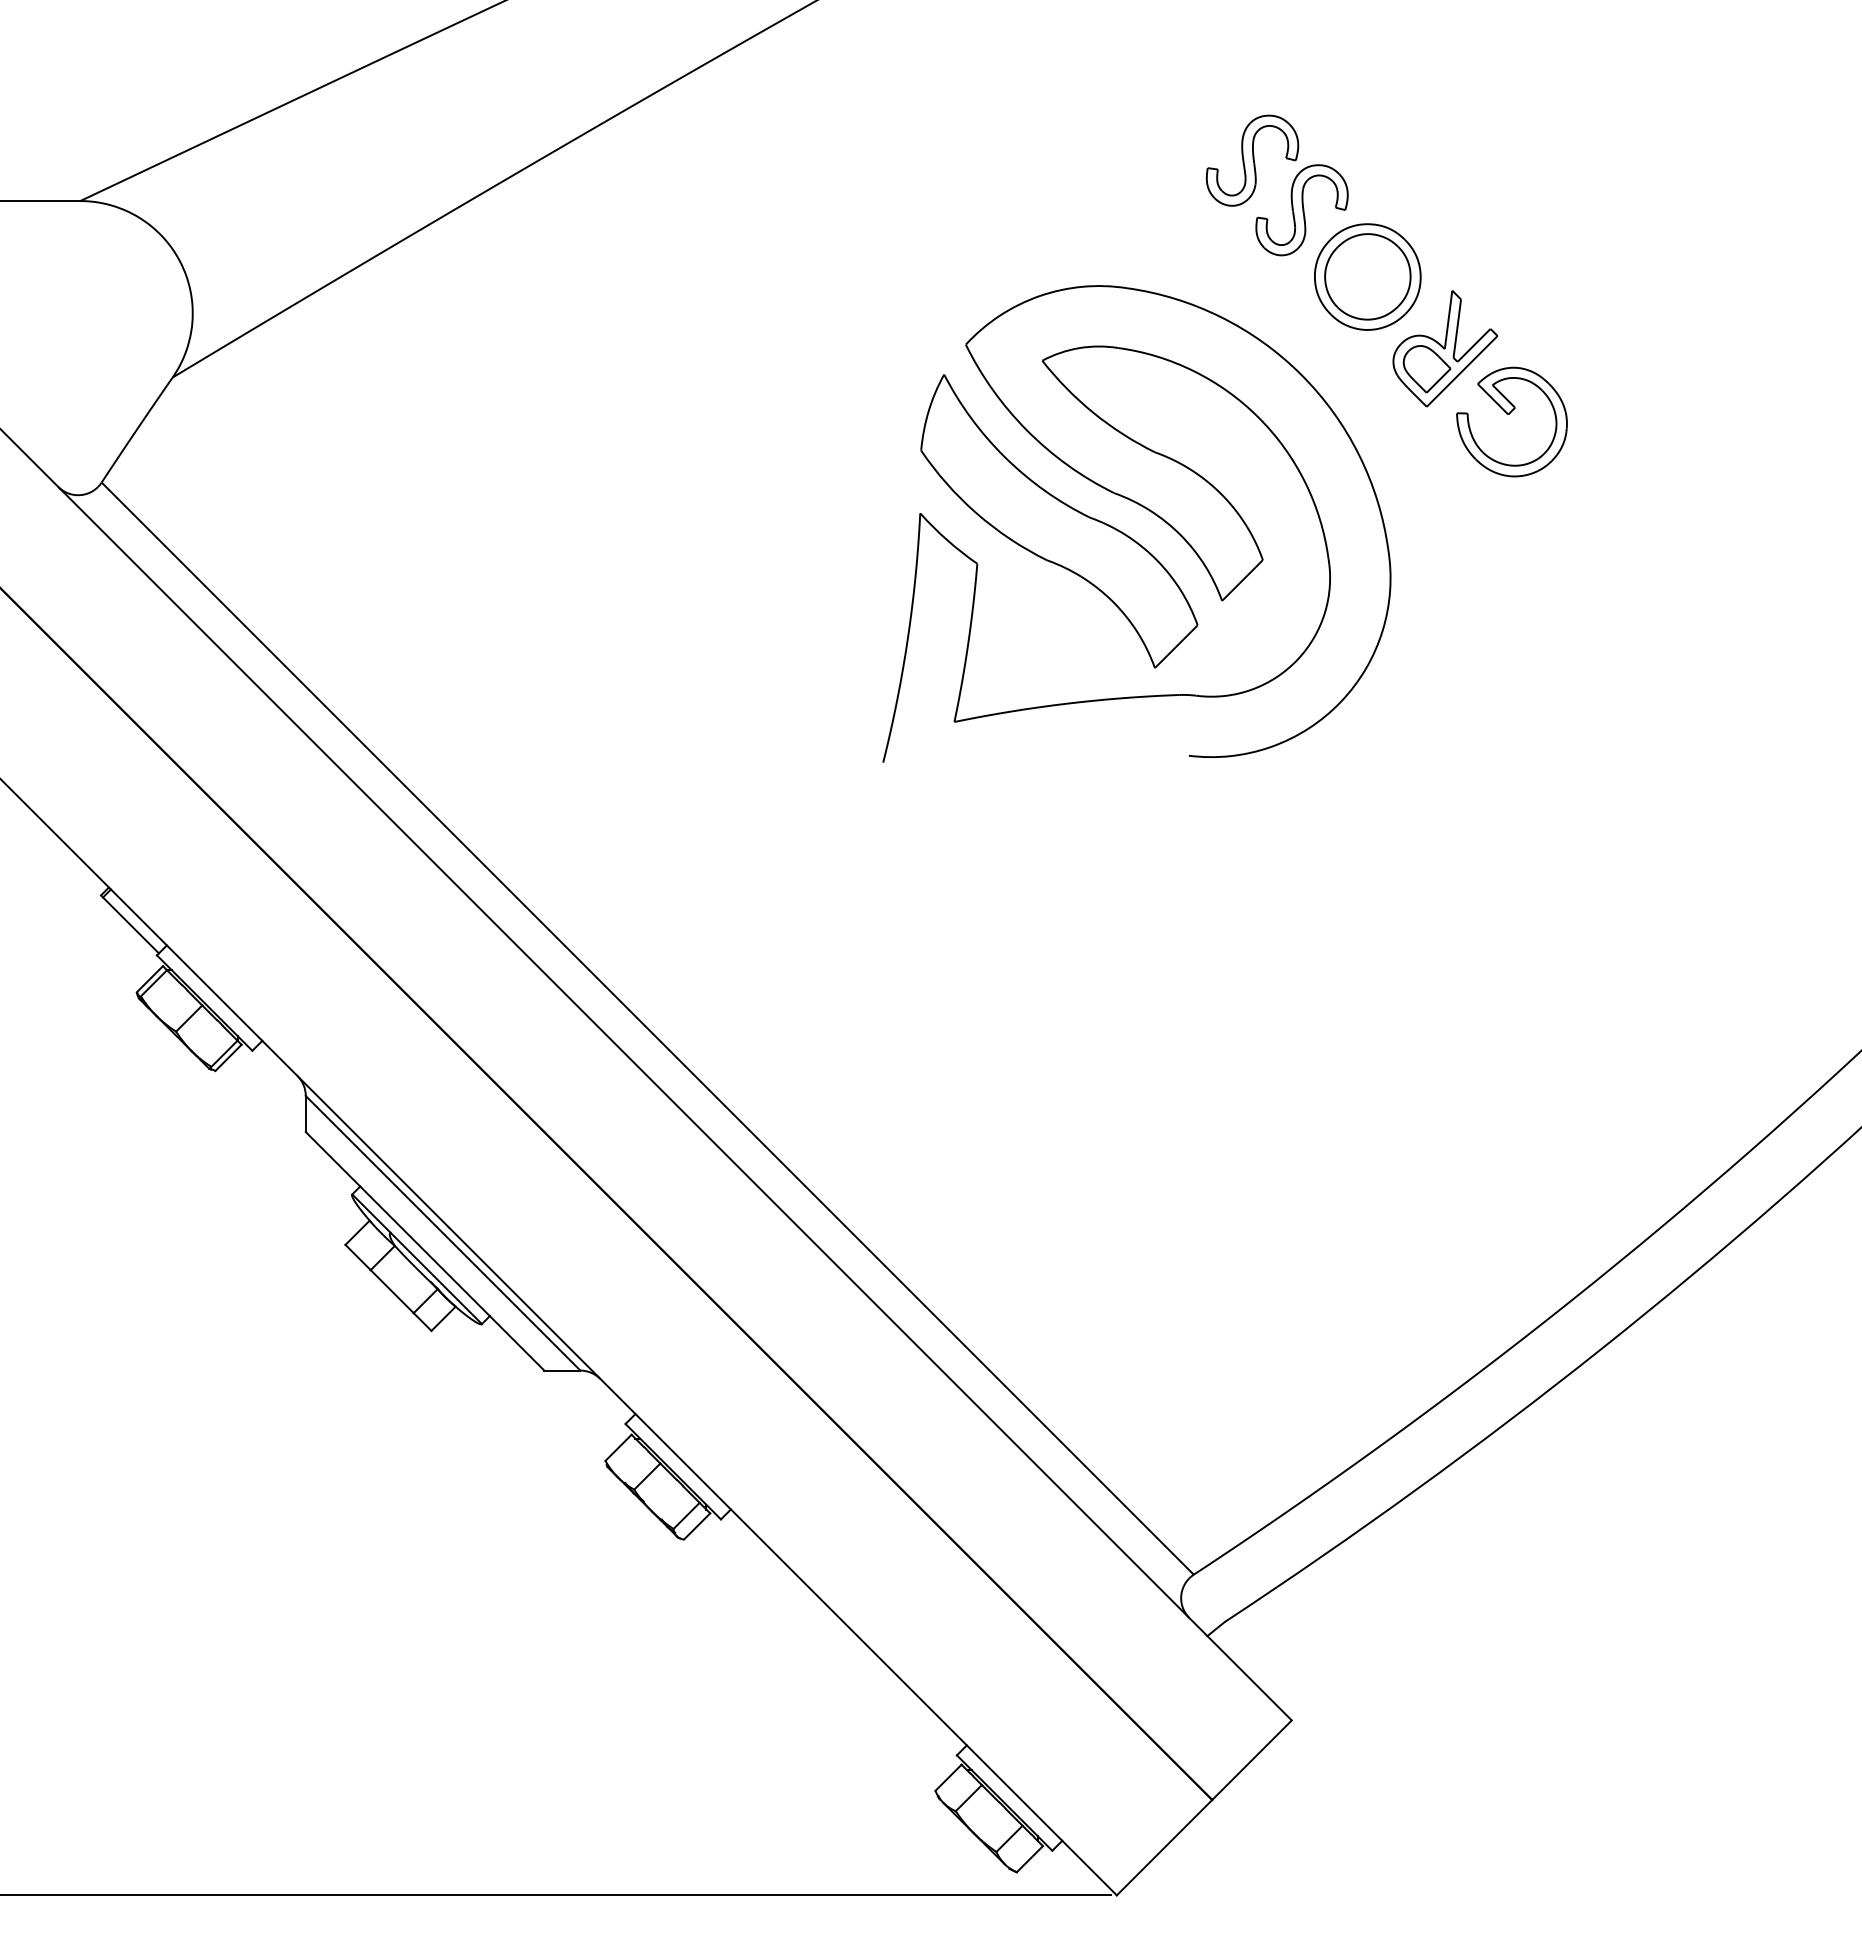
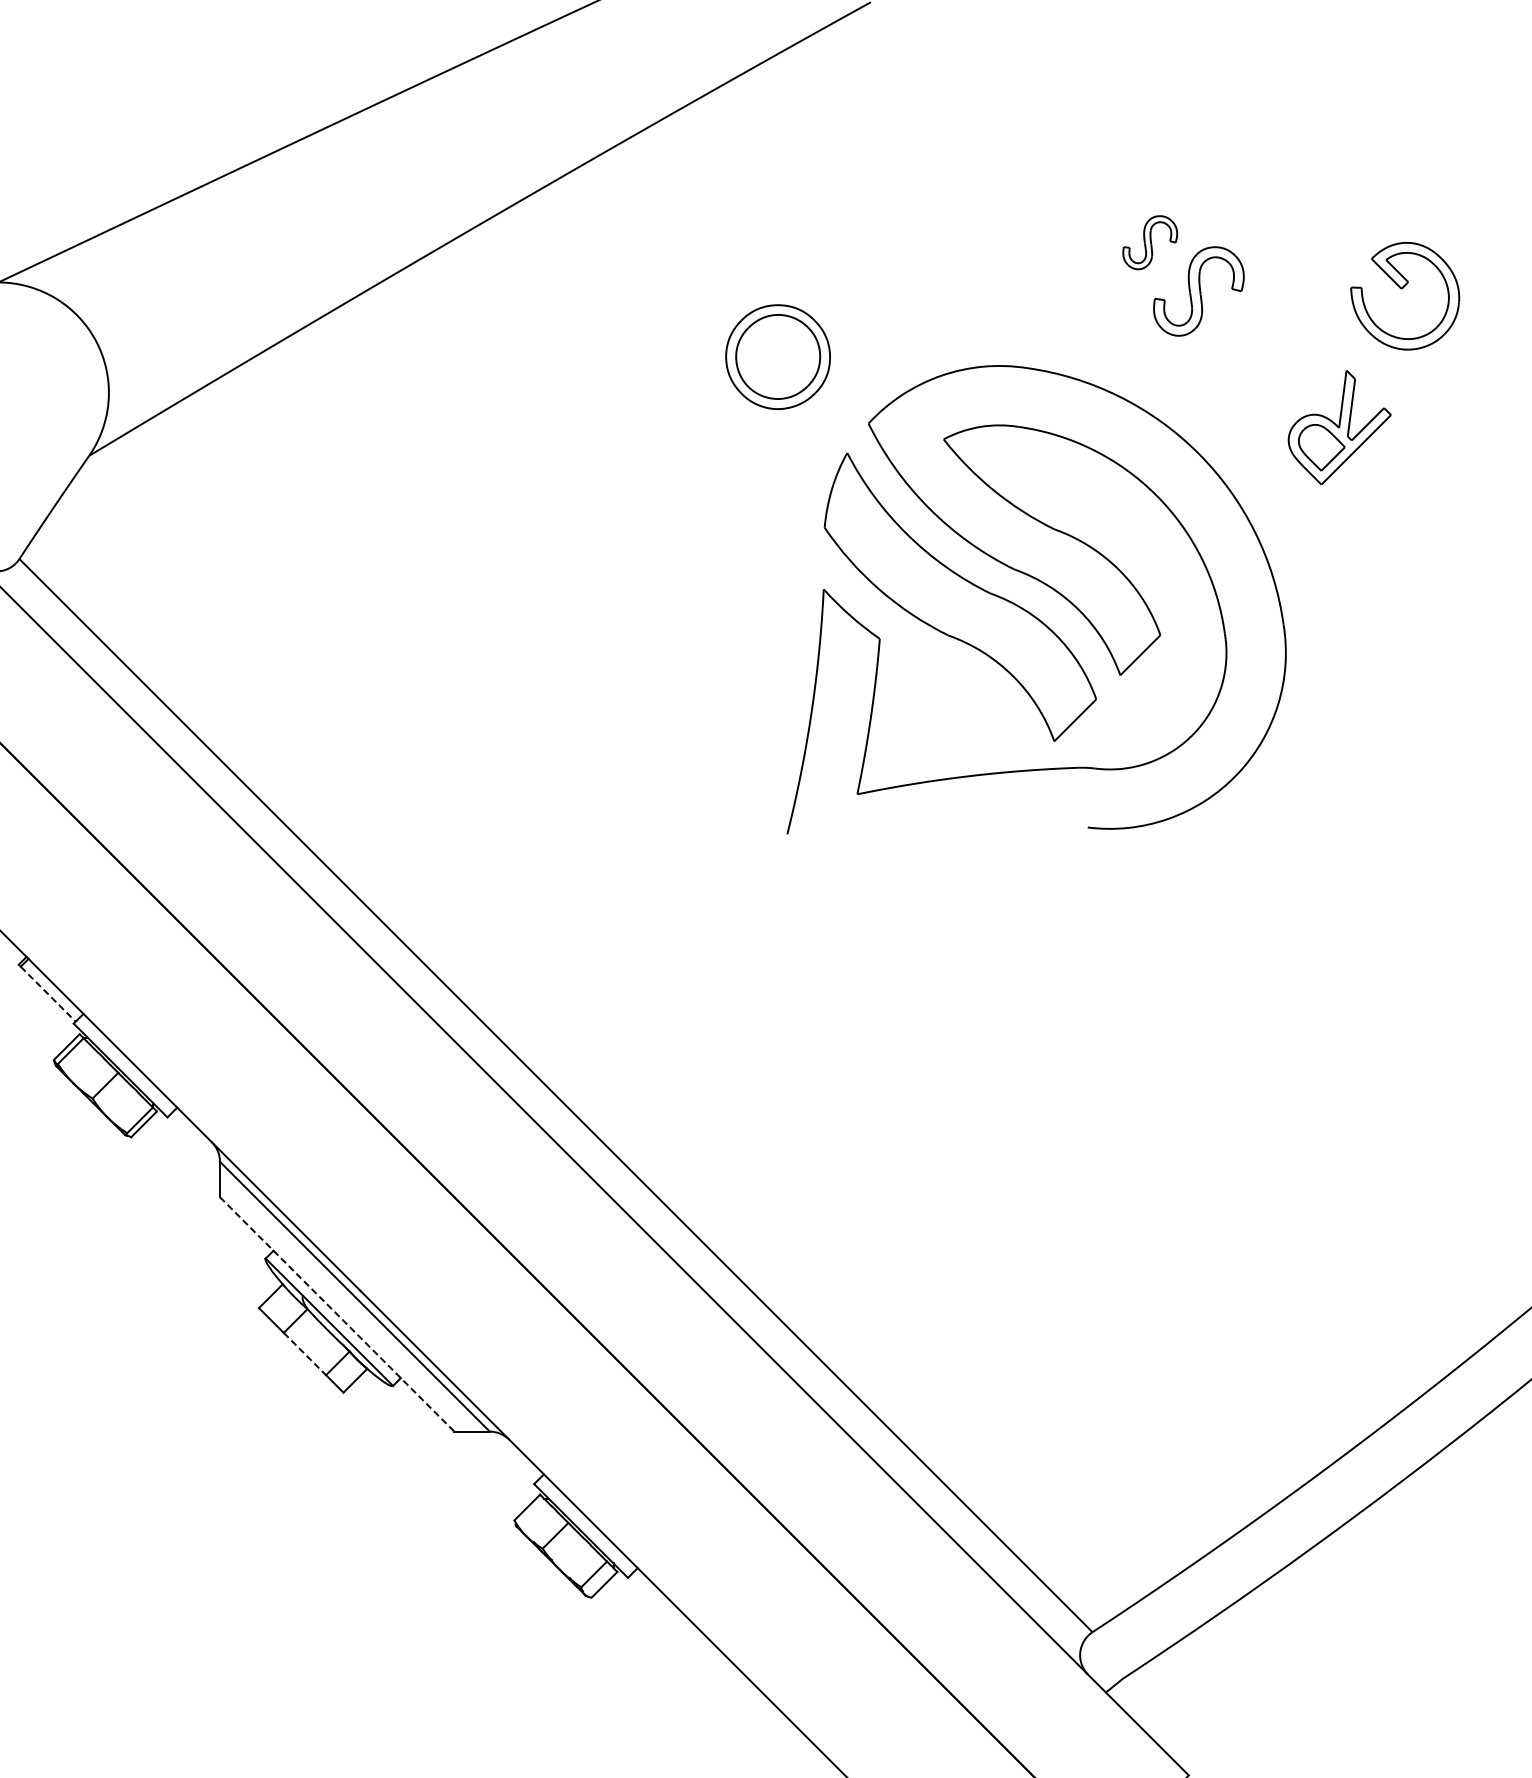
part: (1252, 160) -> (1150, 242), size x0.6
part: (1367, 276) -> (777, 356), moved
part: (1509, 414) -> (1402, 288), moved
line: (131, 925) -> (48, 994), solid -> dashed
line: (425, 1251) -> (337, 1314), solid -> dashed
line: (392, 1291) -> (305, 1353), solid -> dashed

